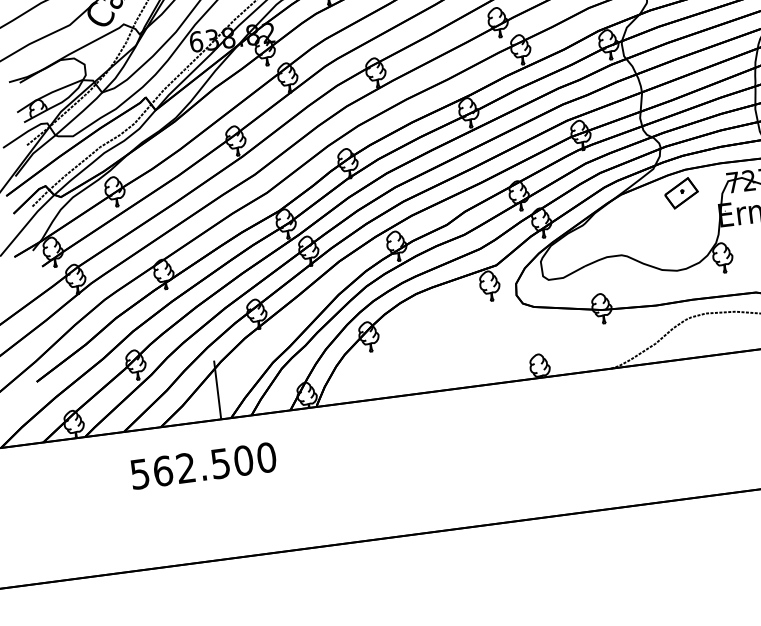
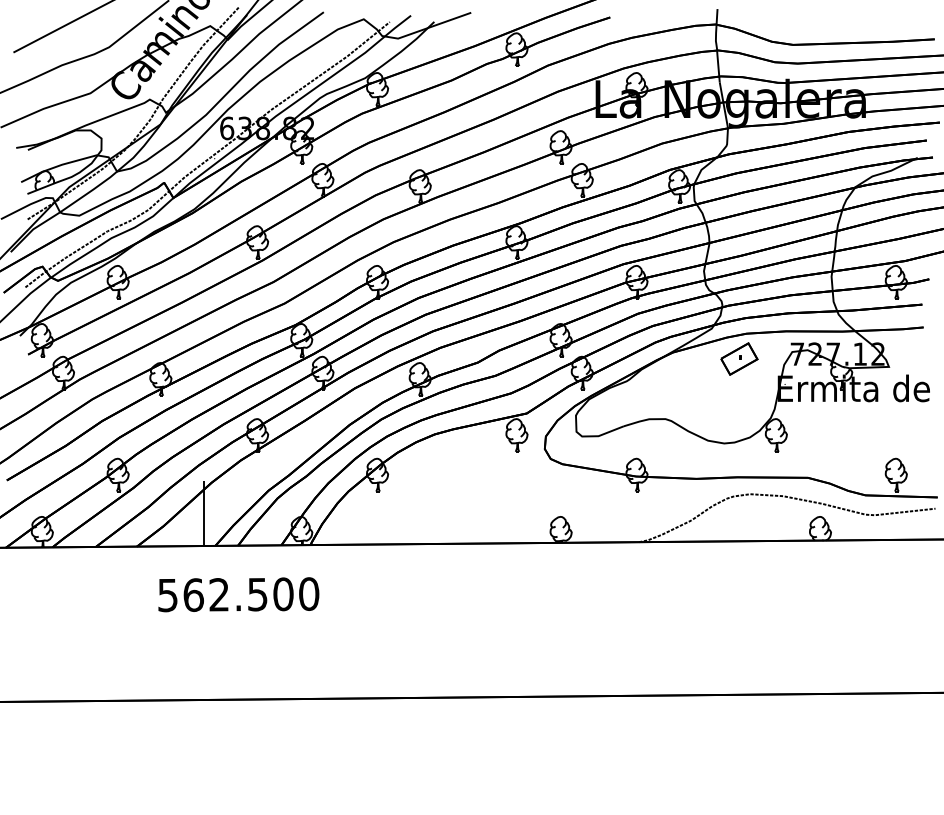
text: (203, 465) -> (238, 594), moved

